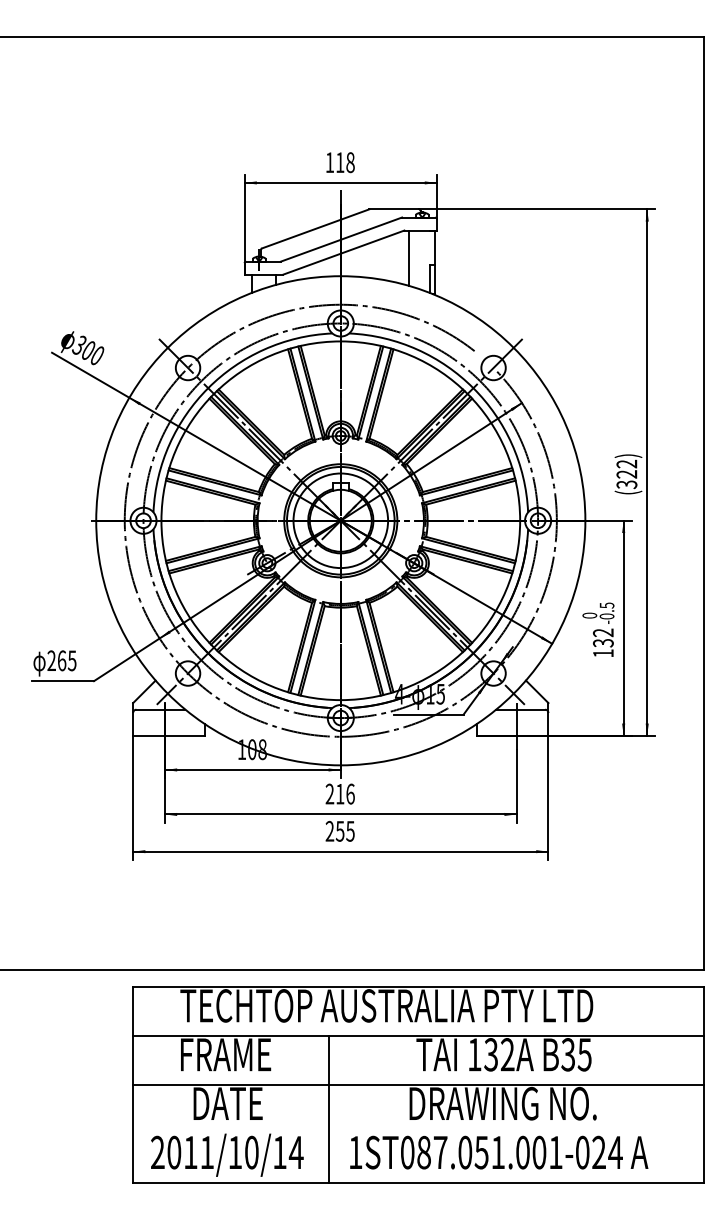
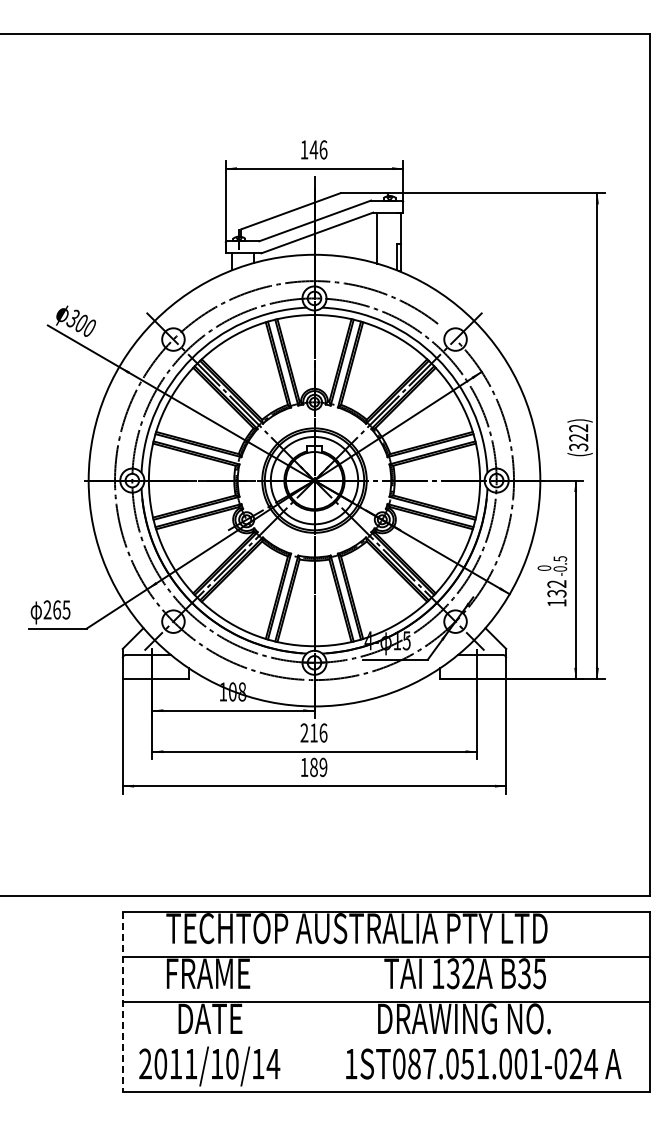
text: (345, 162) -> (318, 149), 118 -> 146
text: (339, 830) -> (313, 766), 255 -> 189
line: (132, 1085) -> (122, 1002), solid -> dashed
line: (328, 1109) -> (303, 1024), removed
text: (498, 1152) -> (483, 1063), moved

